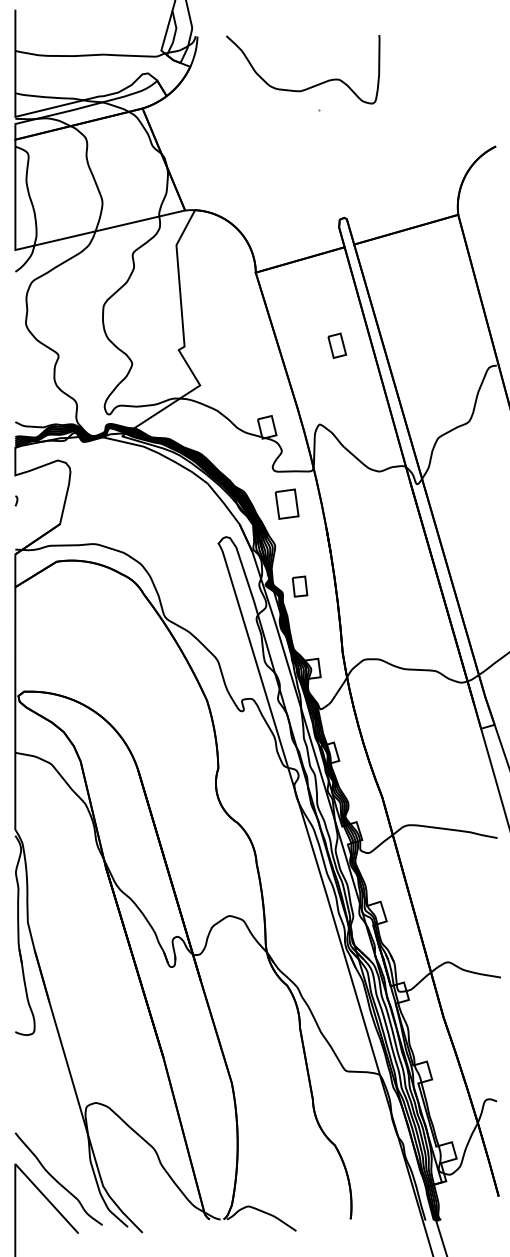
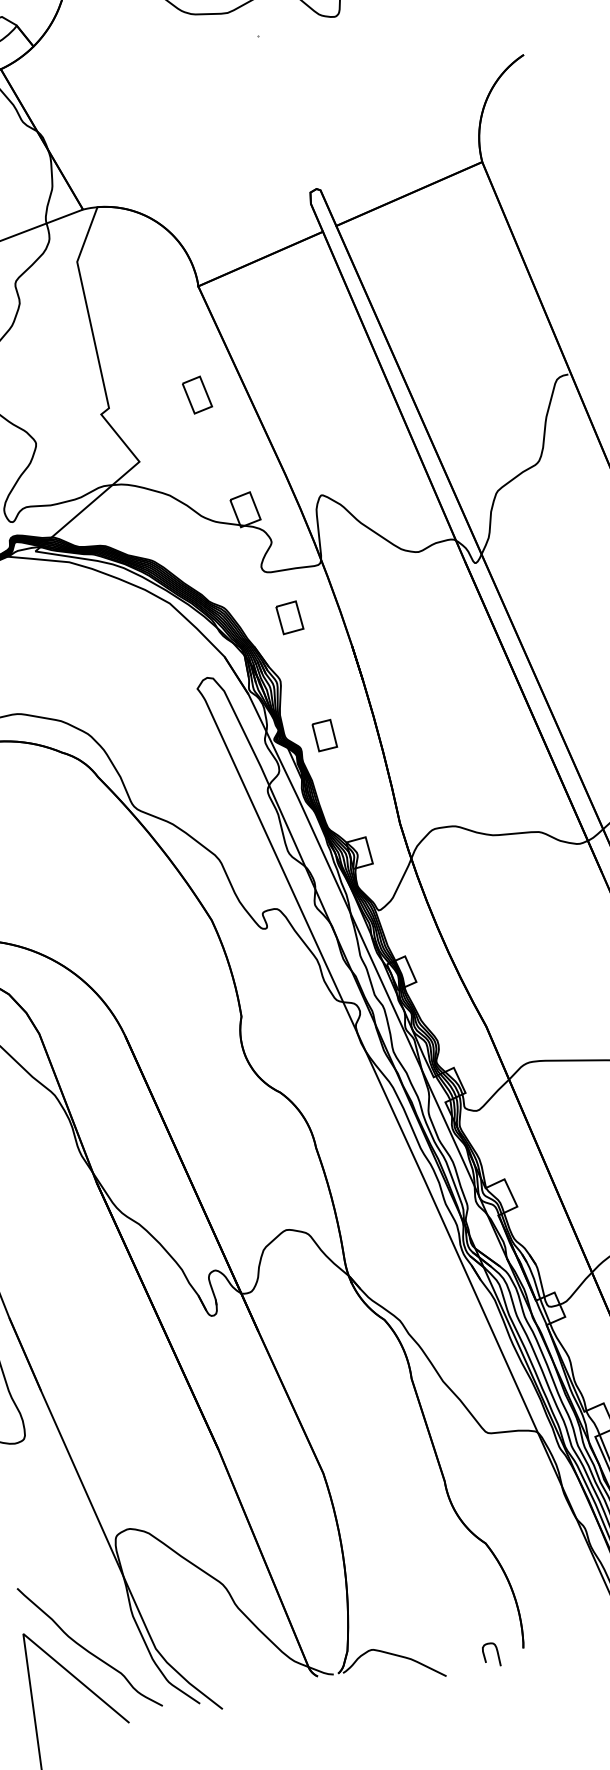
part: (337, 345) -> (197, 394), moved
part: (287, 503) -> (290, 616), size x0.71
curve: (324, 1220) -> (485, 1655), added

